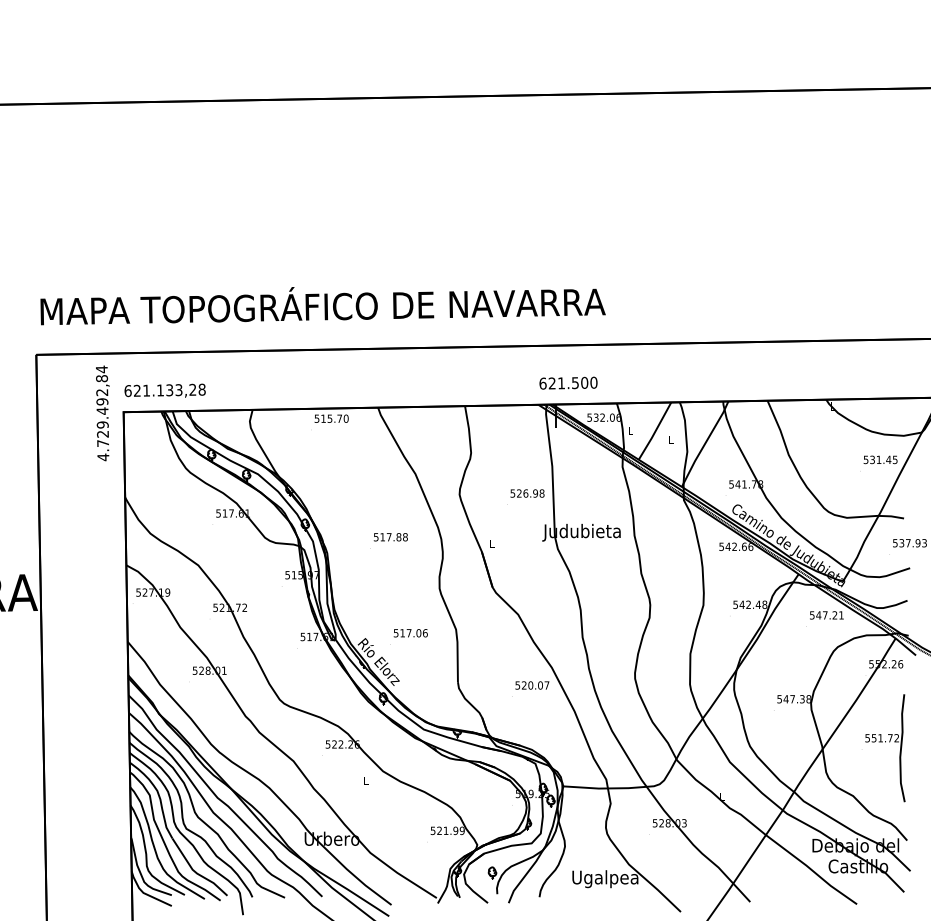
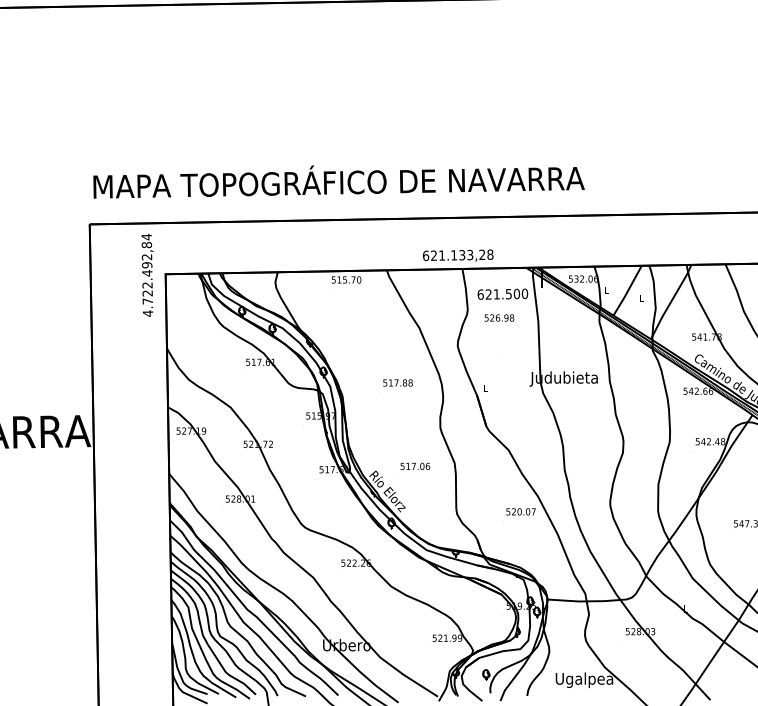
text: (568, 382) -> (502, 293), moved
text: (164, 390) -> (457, 255), moved
text: (102, 424) -> (147, 284), 4.729.492,84 -> 4.722.492,84
text: (527, 493) -> (499, 317), moved

